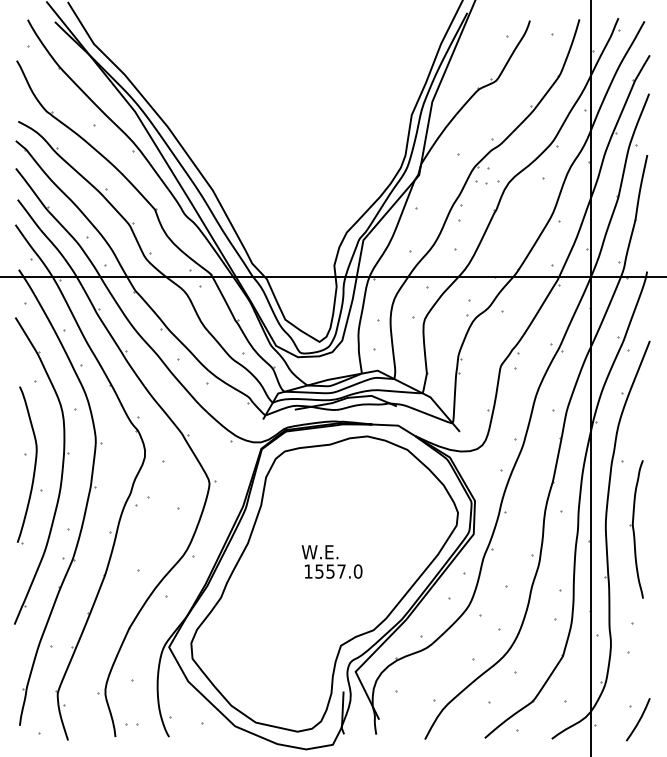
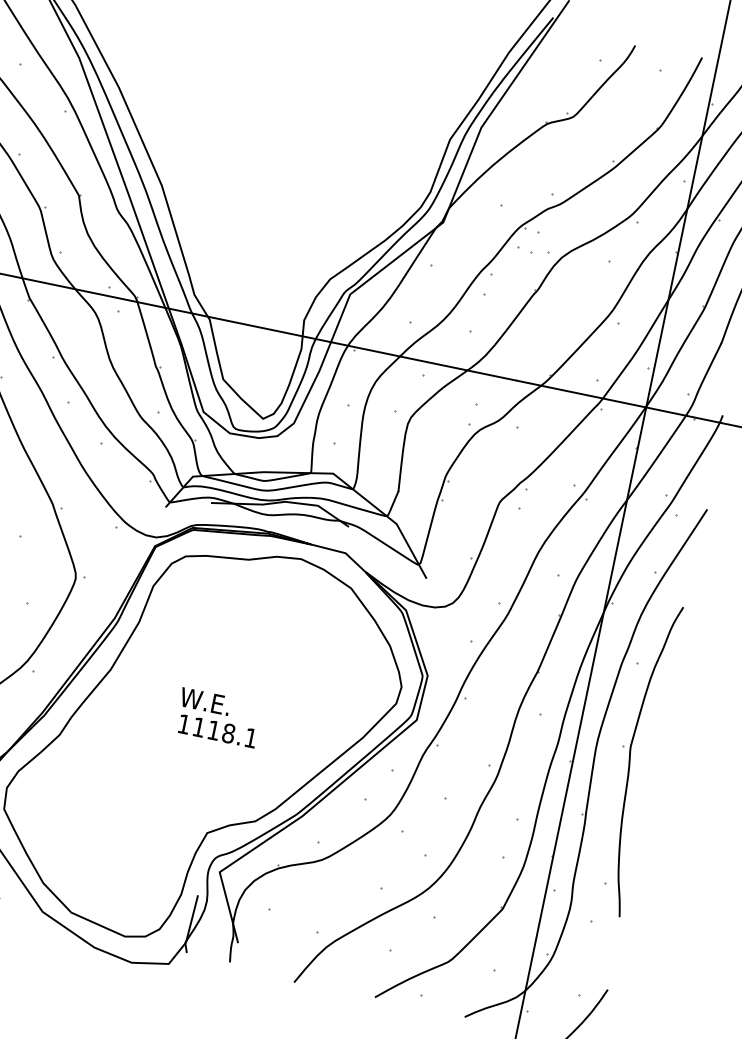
part: (636, 529) -> (636, 759), size x1.67
text: (338, 571) -> (224, 732), 1557.0 -> 1118.1

